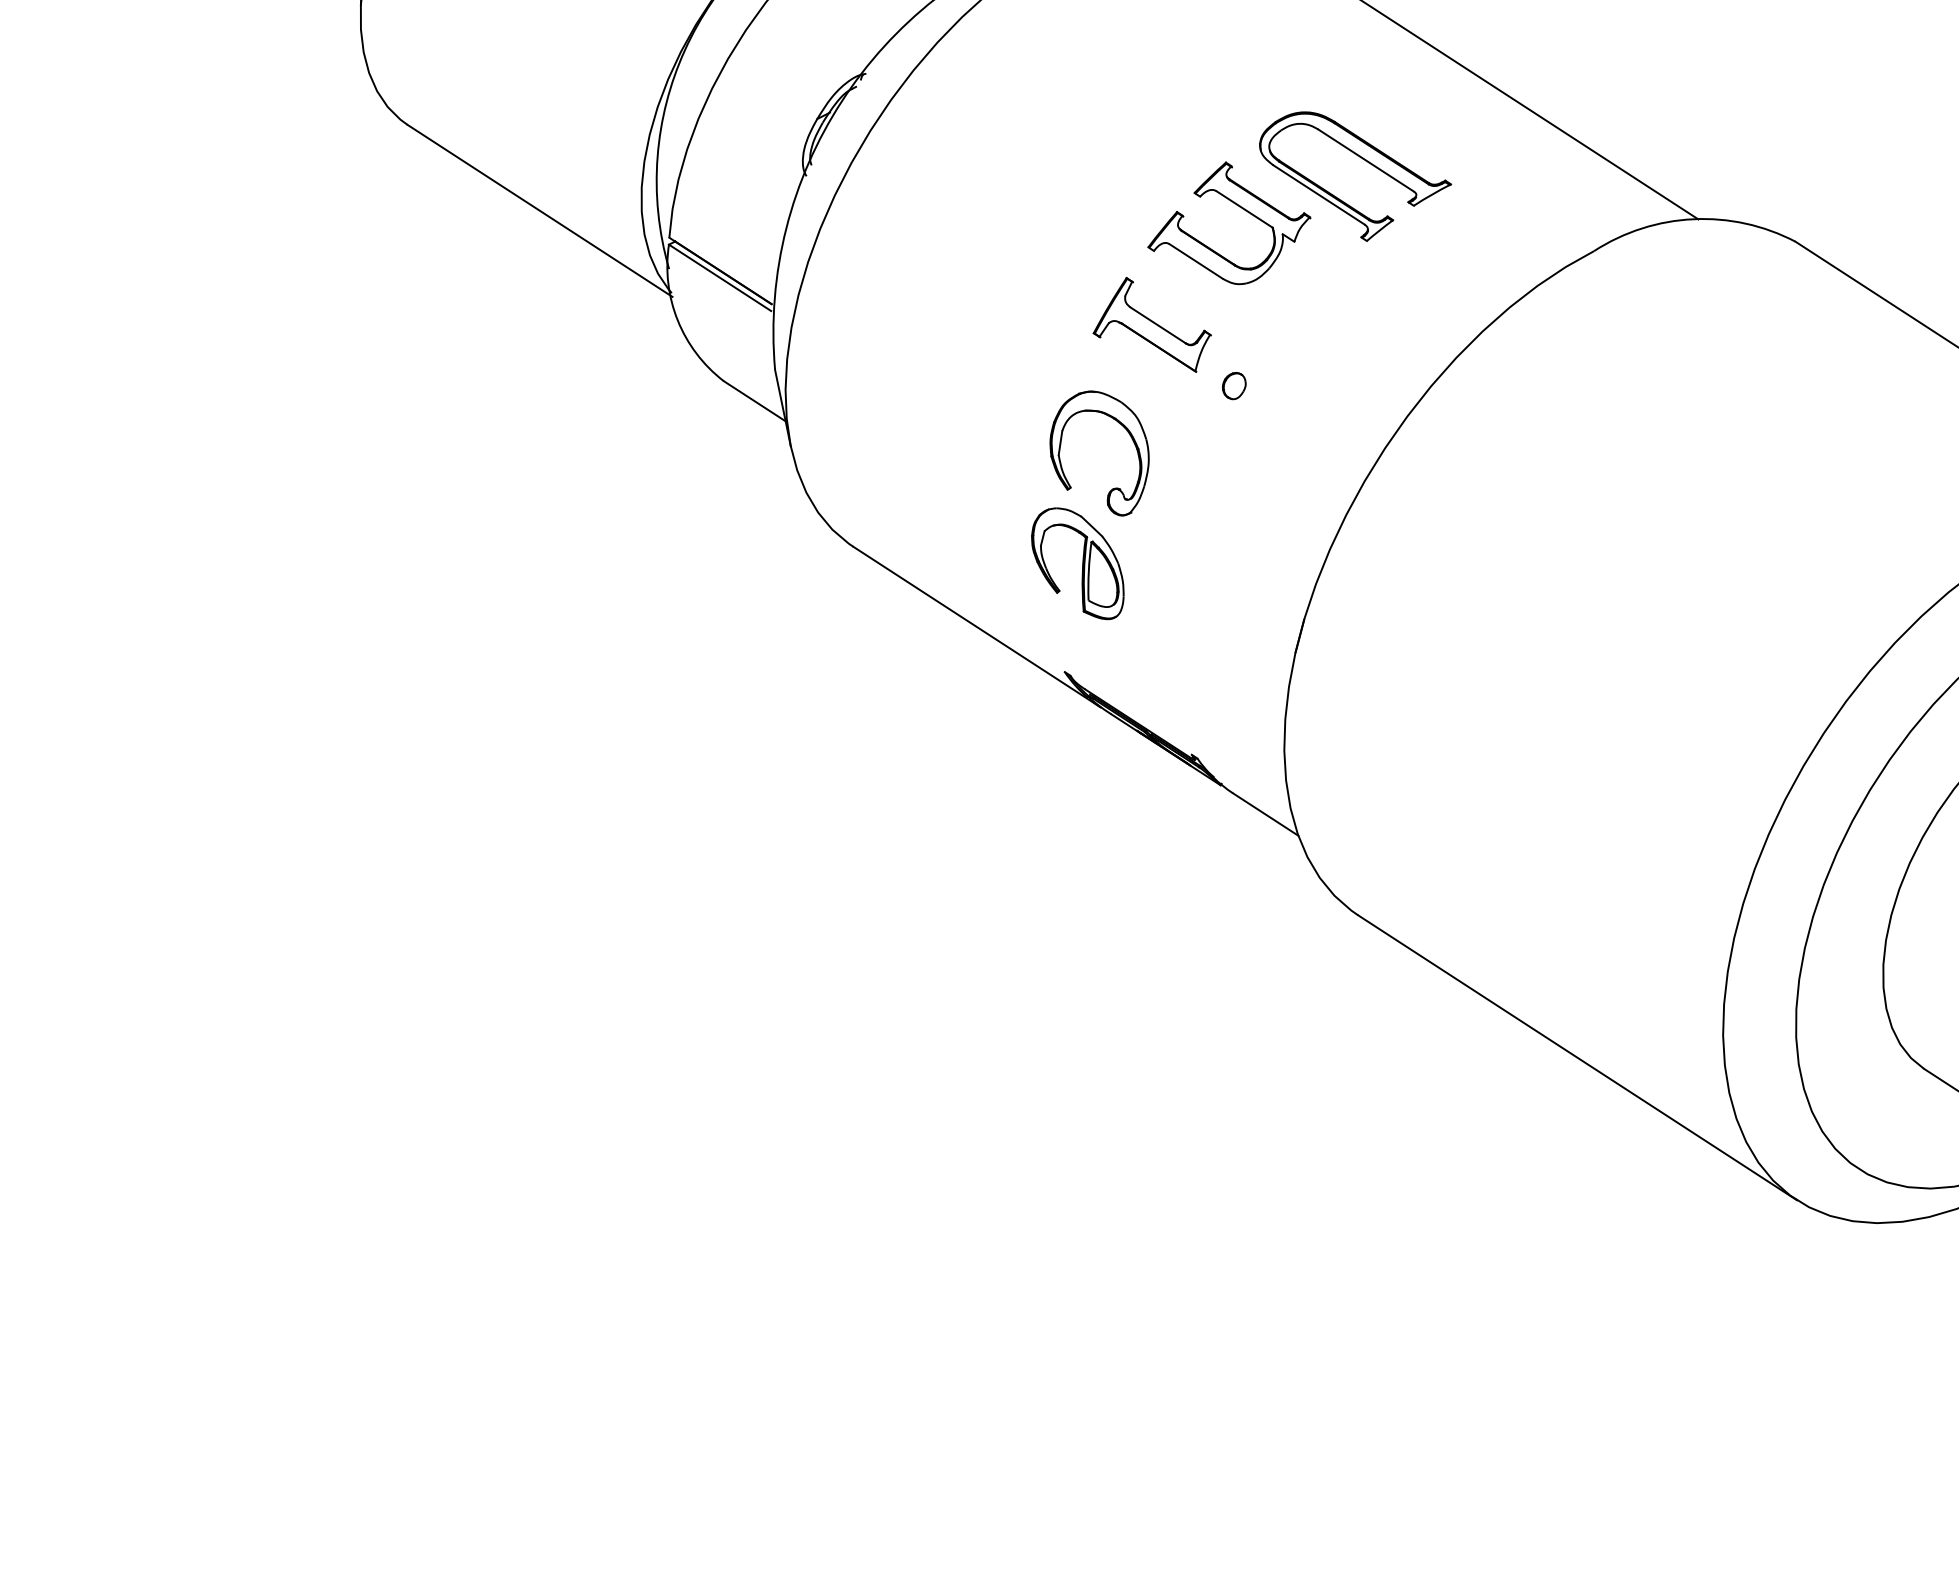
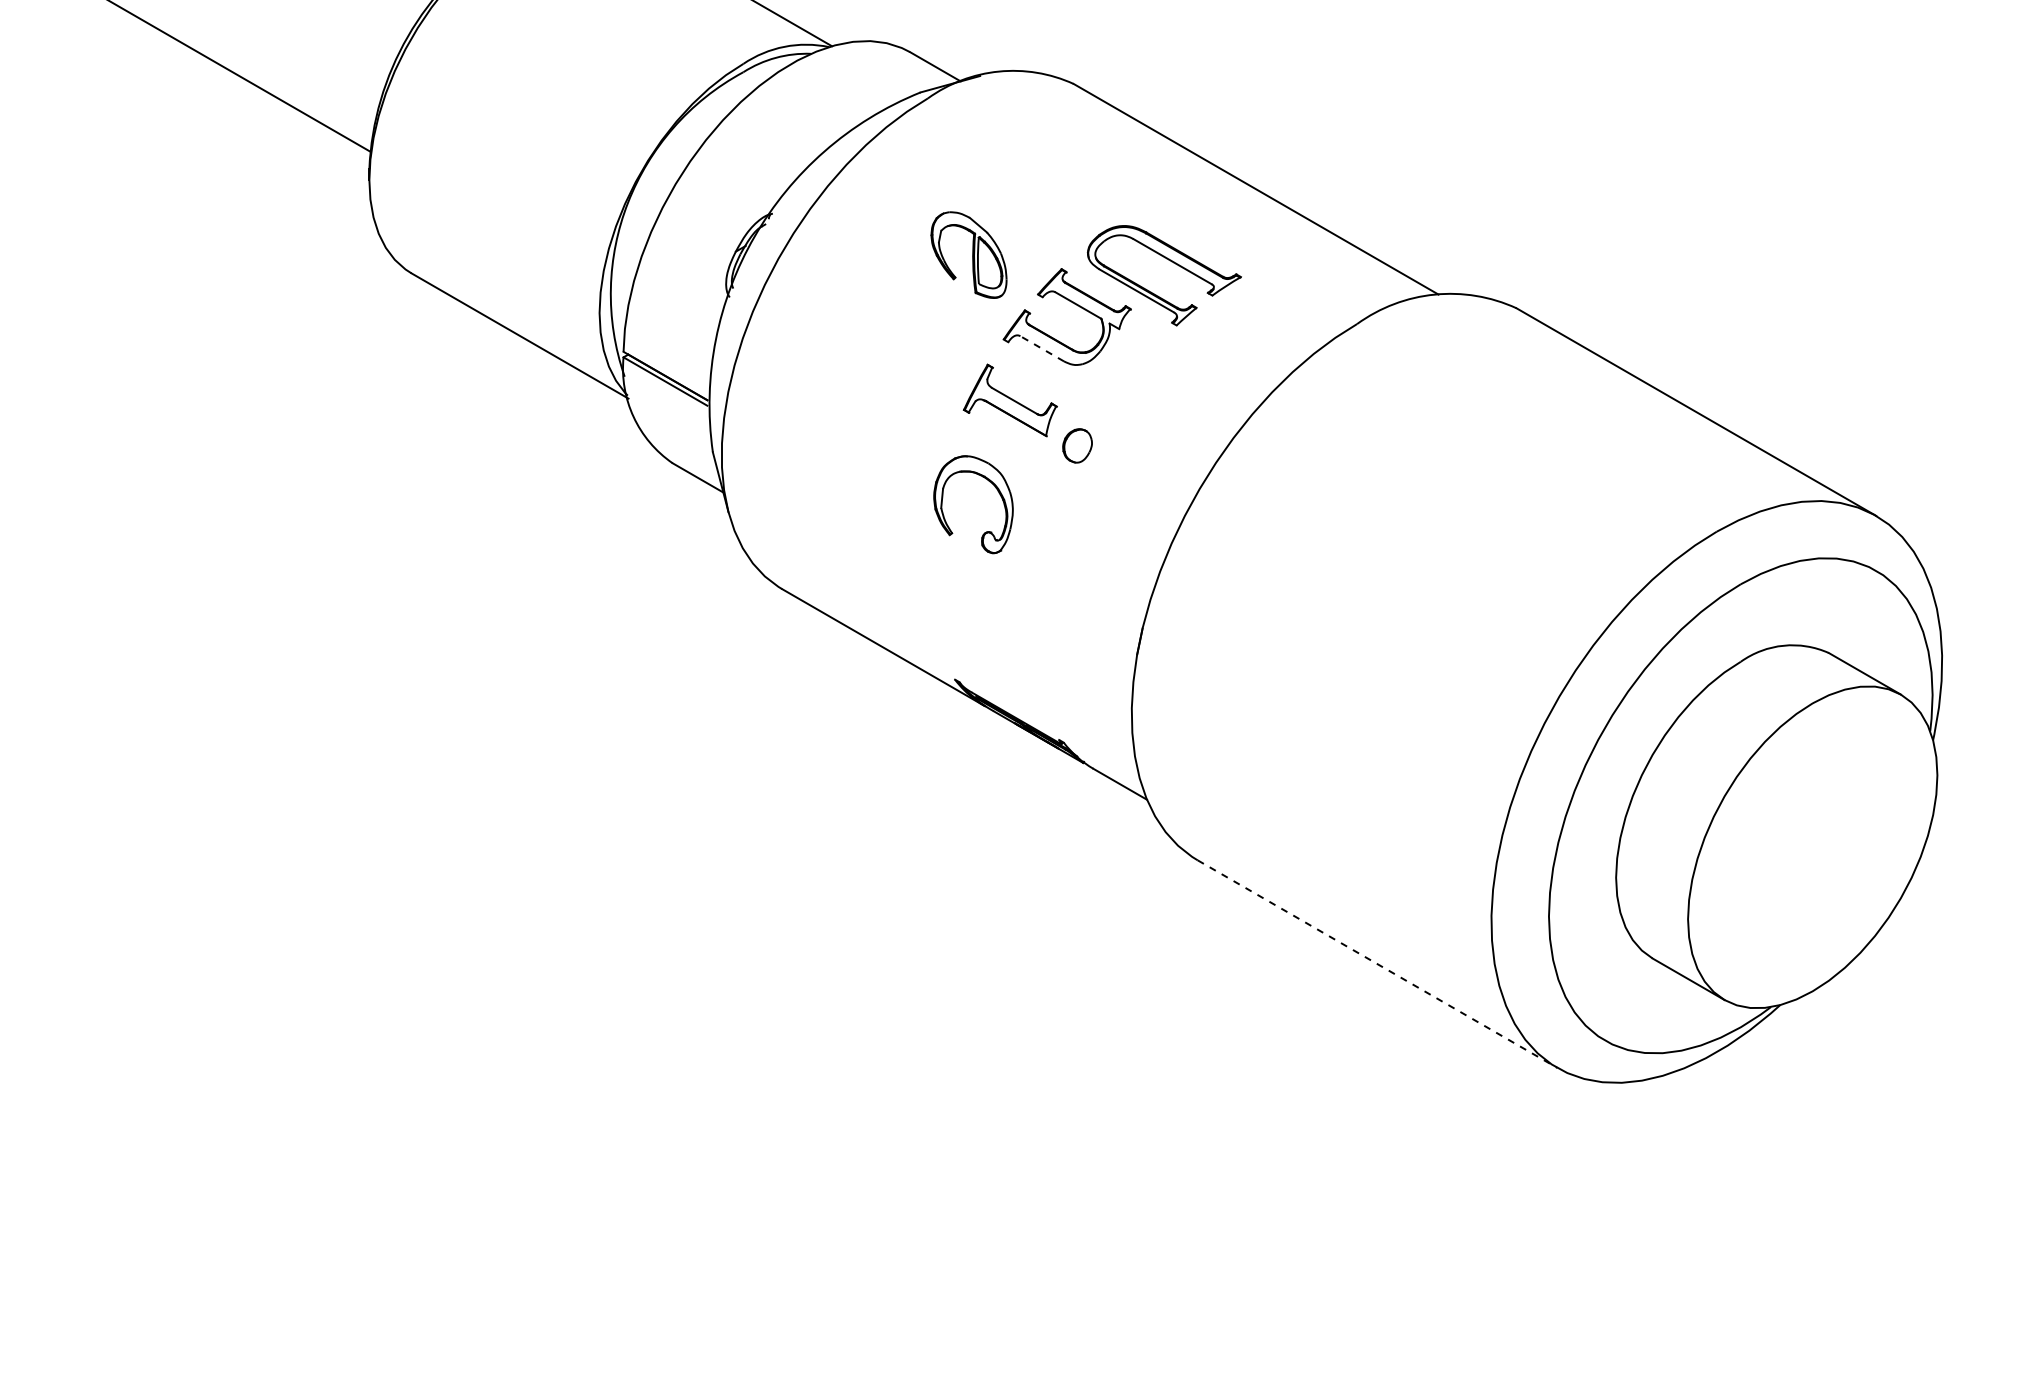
line: (1195, 261) -> (1041, 348), solid -> dashed
part: (1234, 385) -> (1077, 445), size x1.6
part: (1077, 562) -> (968, 254), moved
line: (1577, 1058) -> (1377, 964), solid -> dashed

